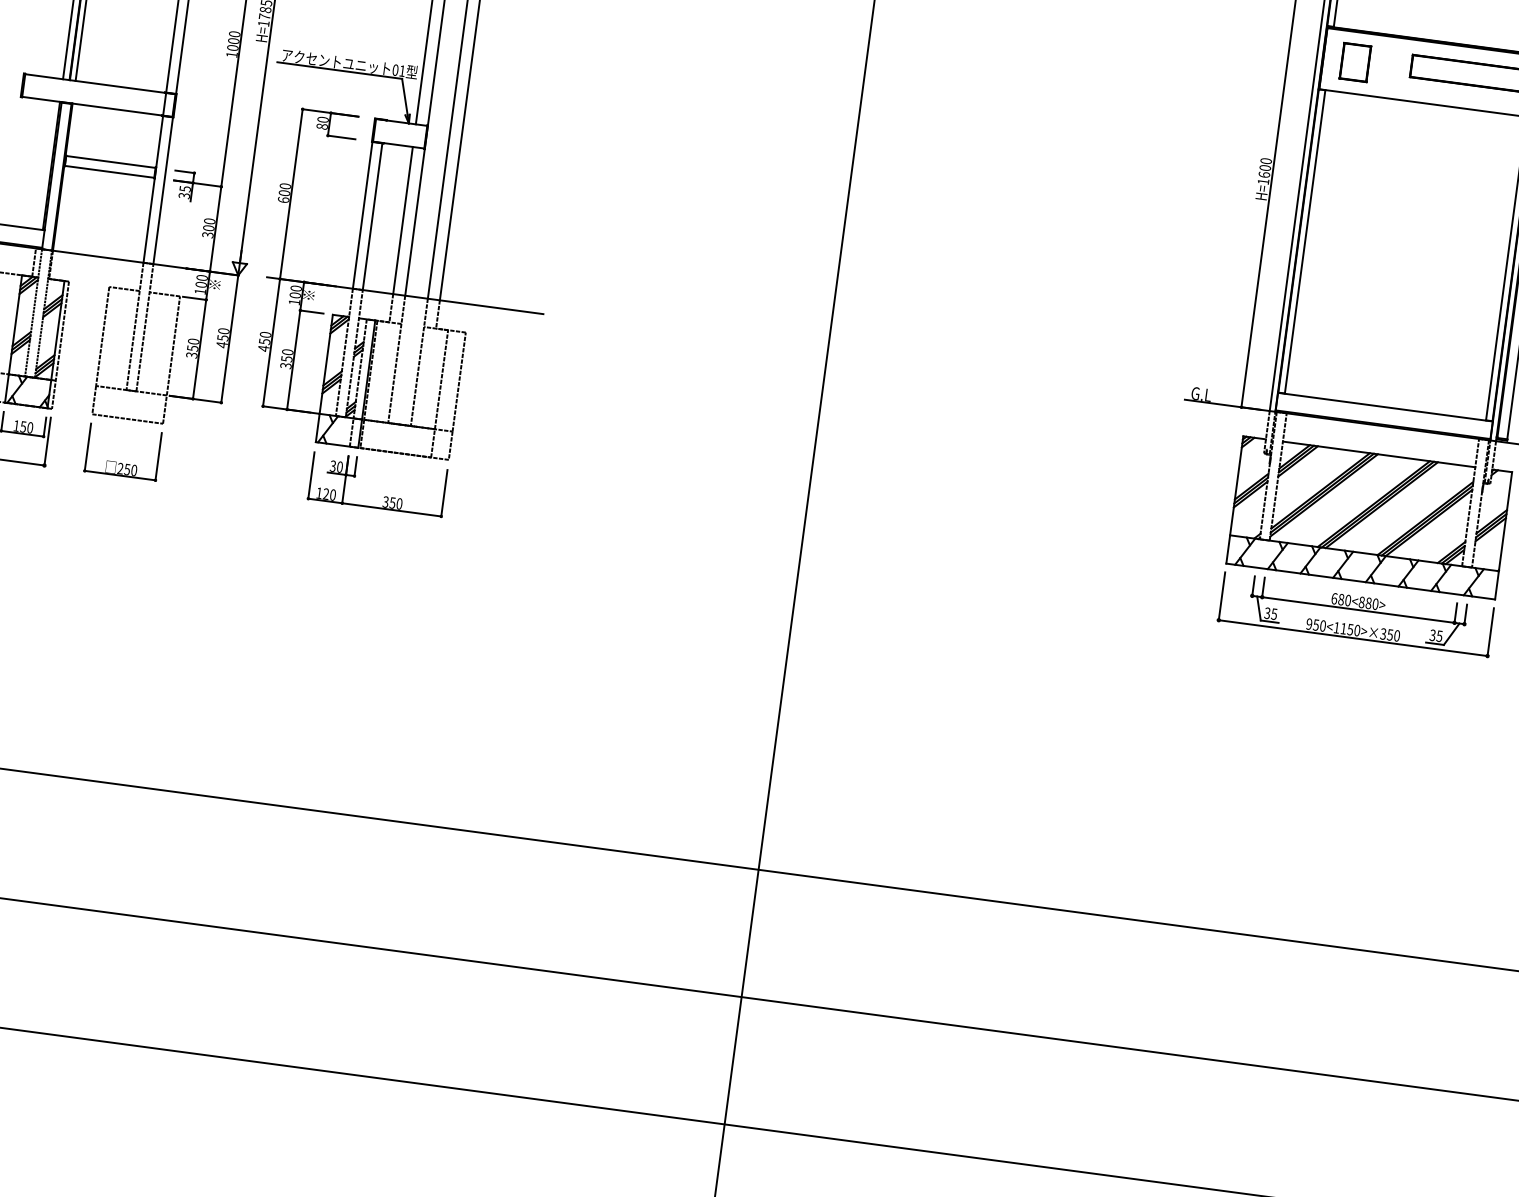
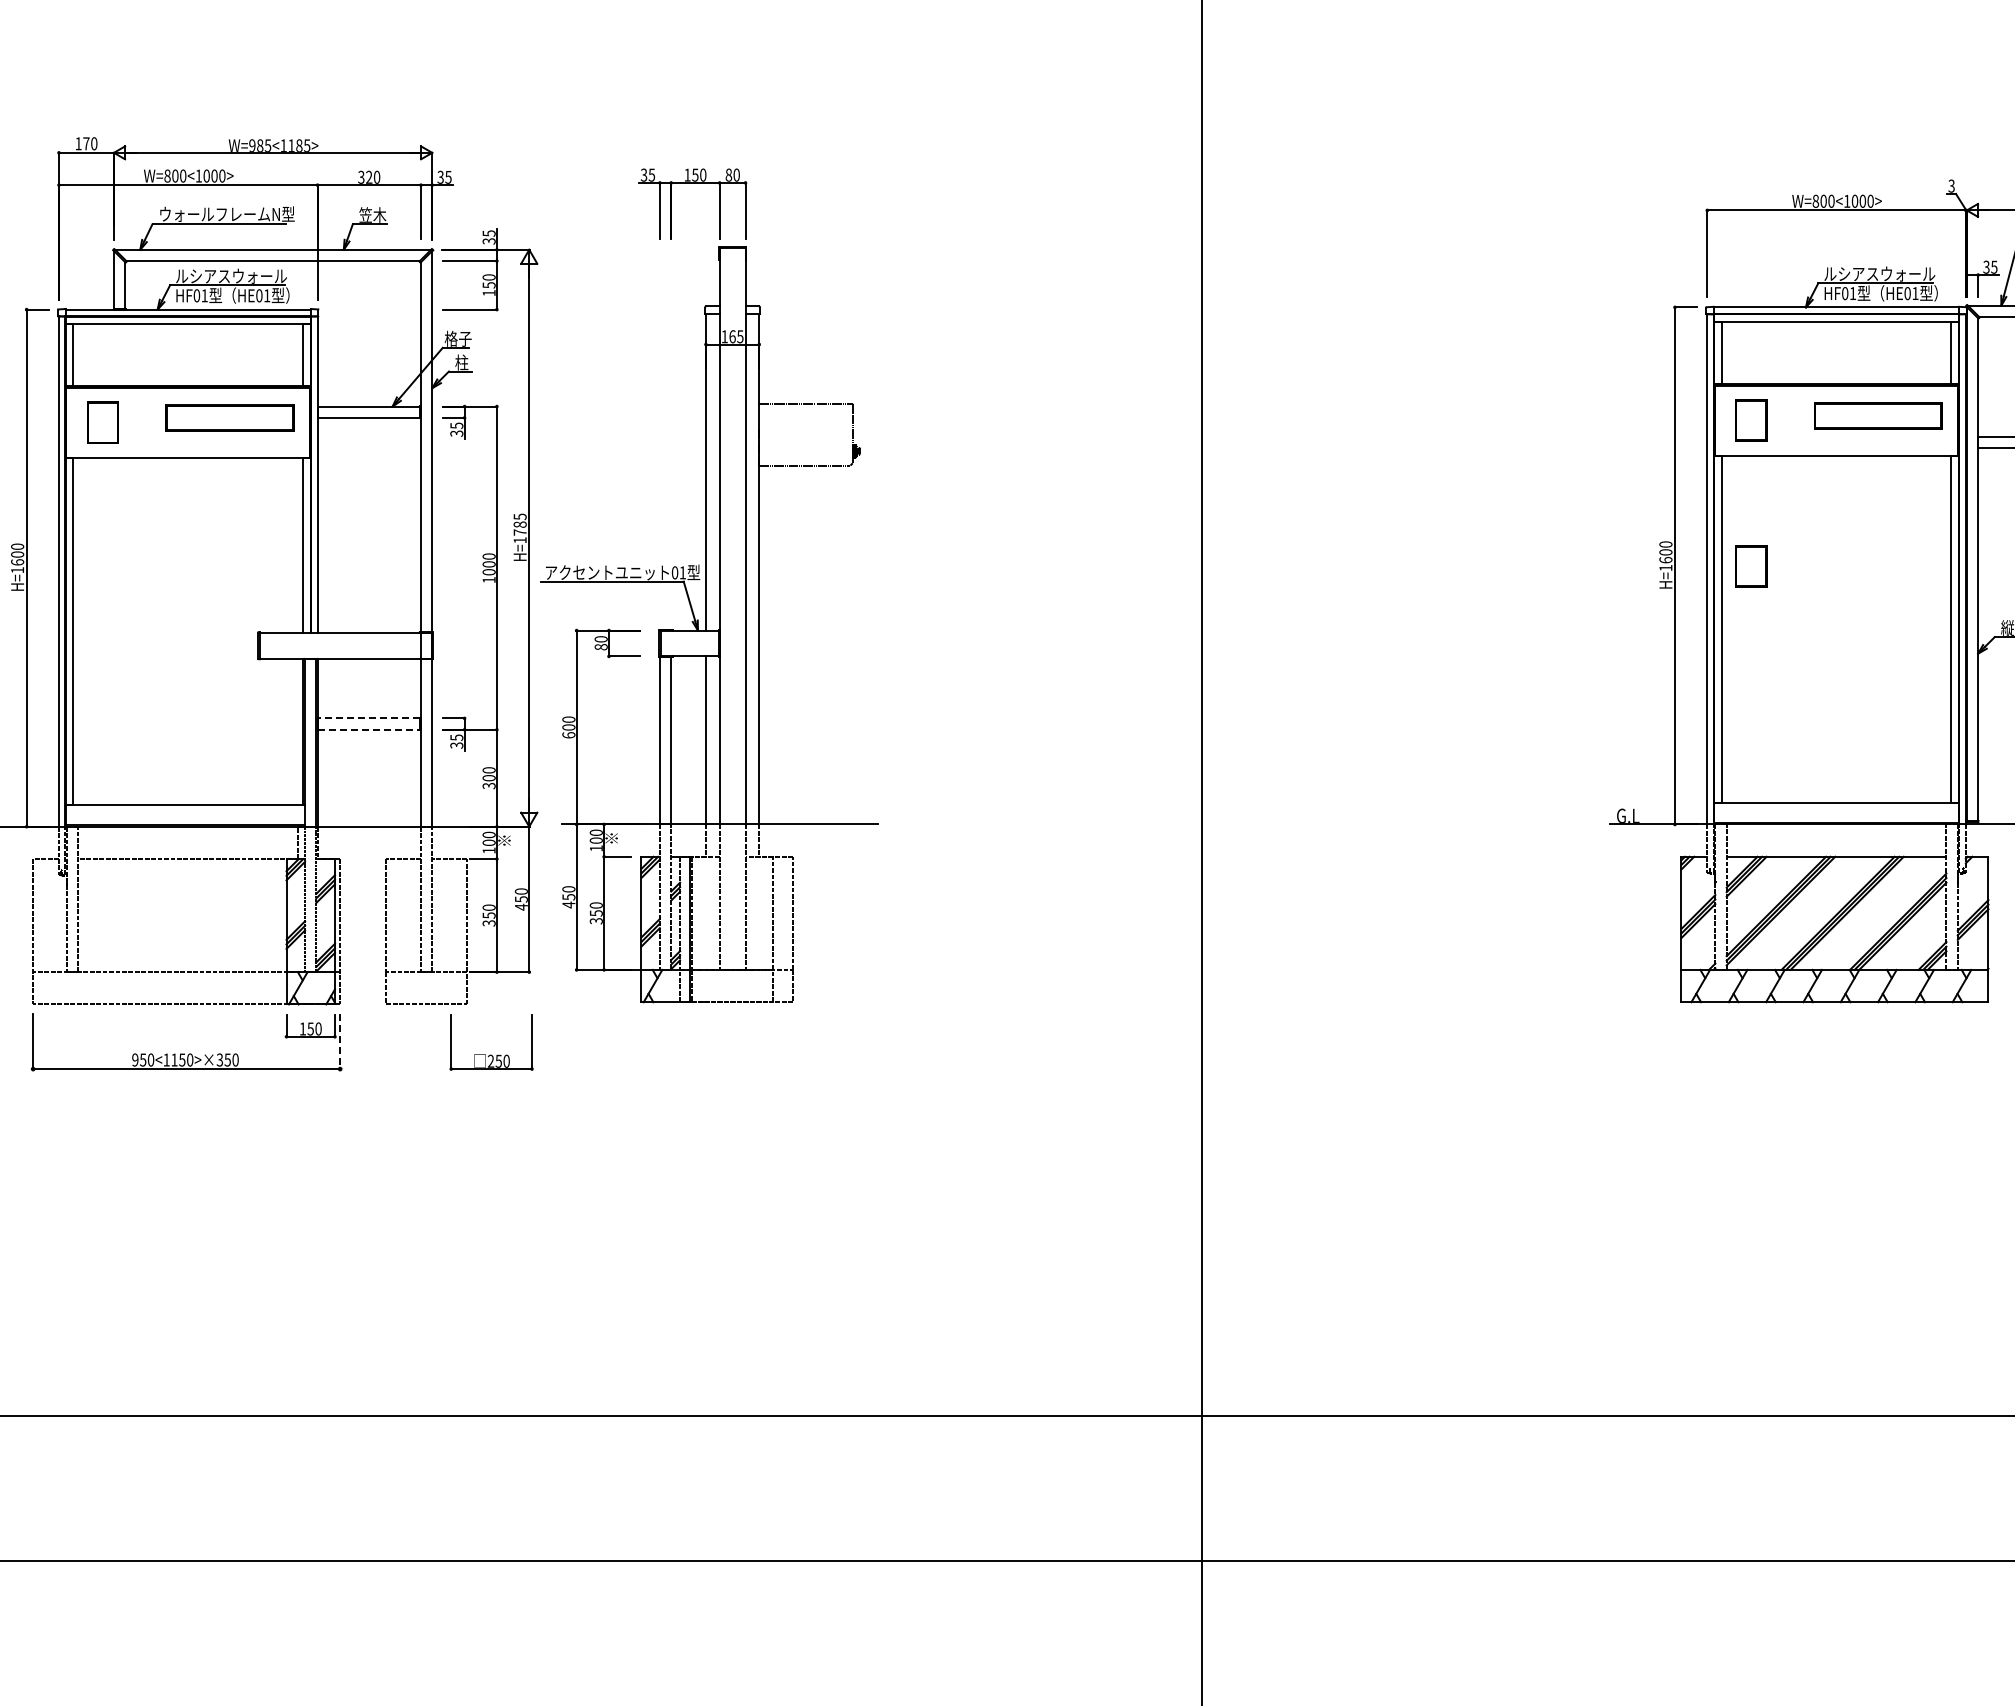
line: (110, 161) -> (368, 718), solid -> dashed
line: (109, 171) -> (369, 729), solid -> dashed
part: (1338, 190) -> (1751, 566), added
line: (47, 442) -> (340, 1042), solid -> dashed
part: (121, 462) -> (491, 1054), moved
part: (385, 496) -> (727, 1052), removed
part: (1355, 615) -> (1834, 1040), removed

